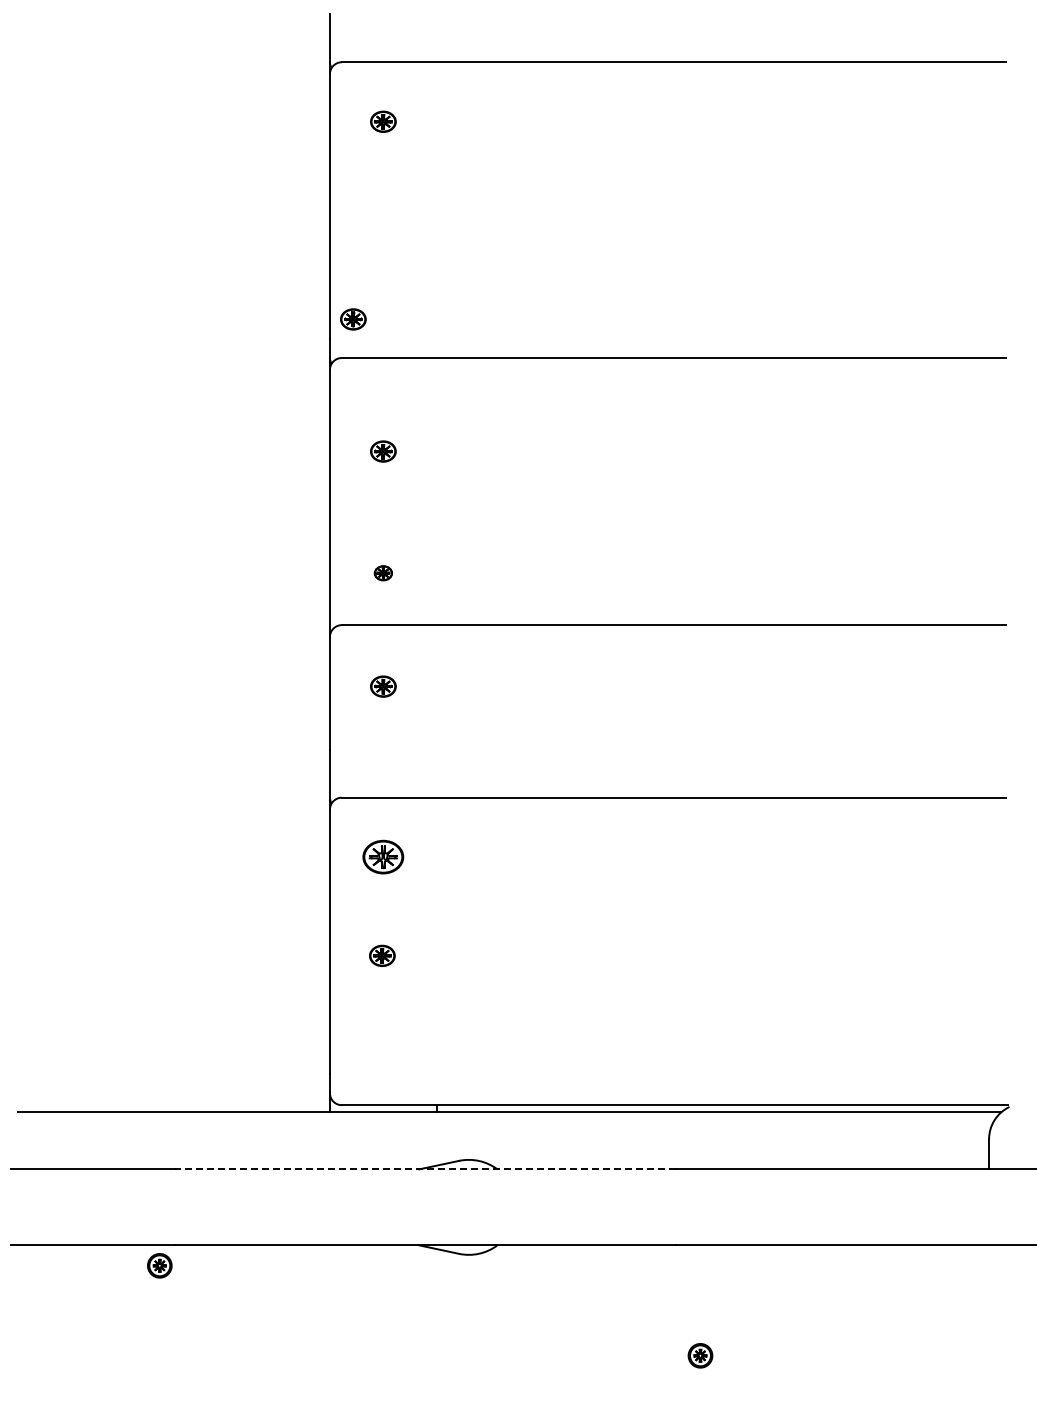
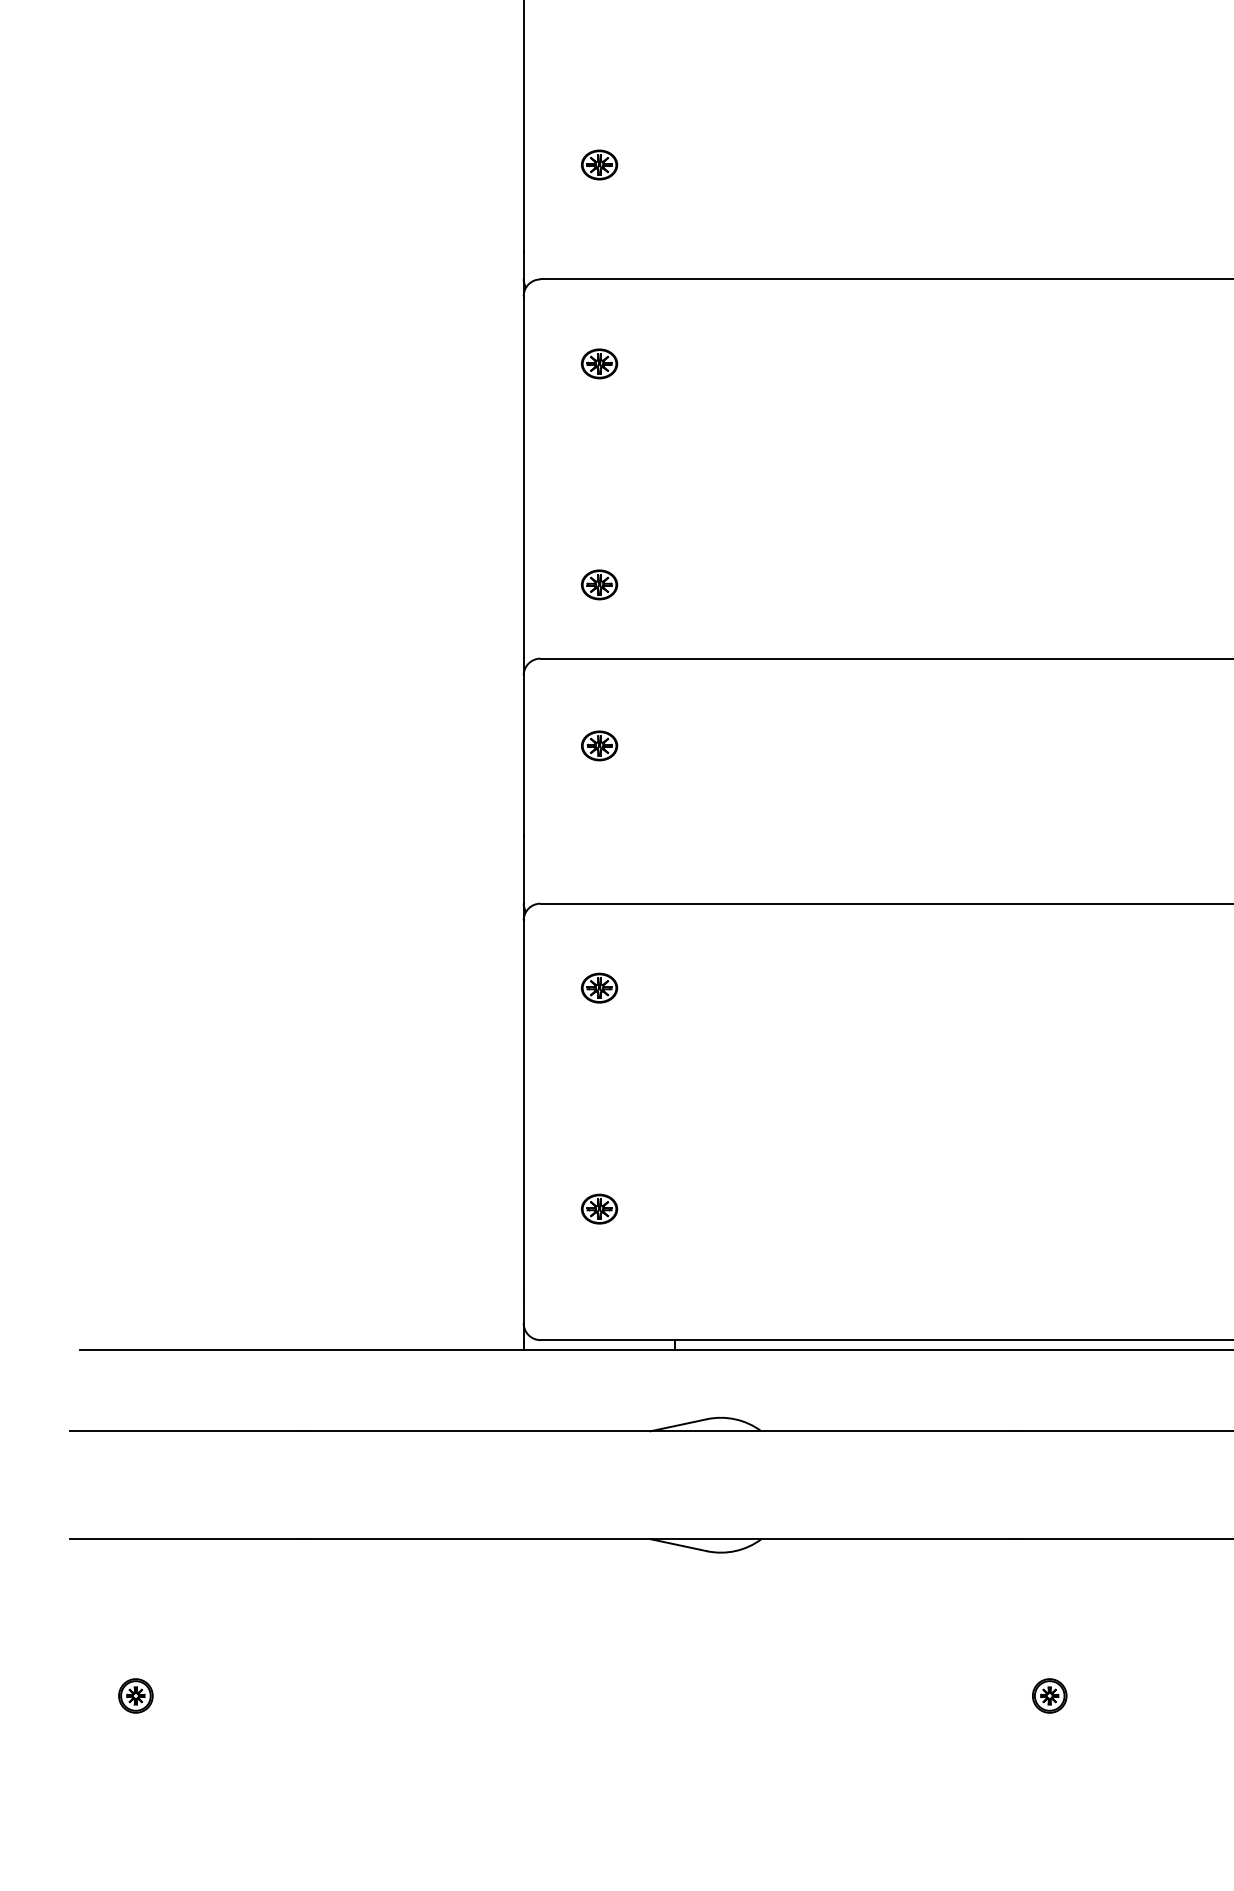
part: (353, 319) -> (599, 165), moved
part: (383, 451) -> (599, 363), moved
part: (383, 573) -> (599, 585), size x1.43
part: (383, 857) -> (599, 988), size x0.62
part: (382, 955) -> (599, 1208), moved
line: (425, 1169) -> (659, 1431), dashed -> solid
part: (159, 1265) -> (135, 1695), moved

